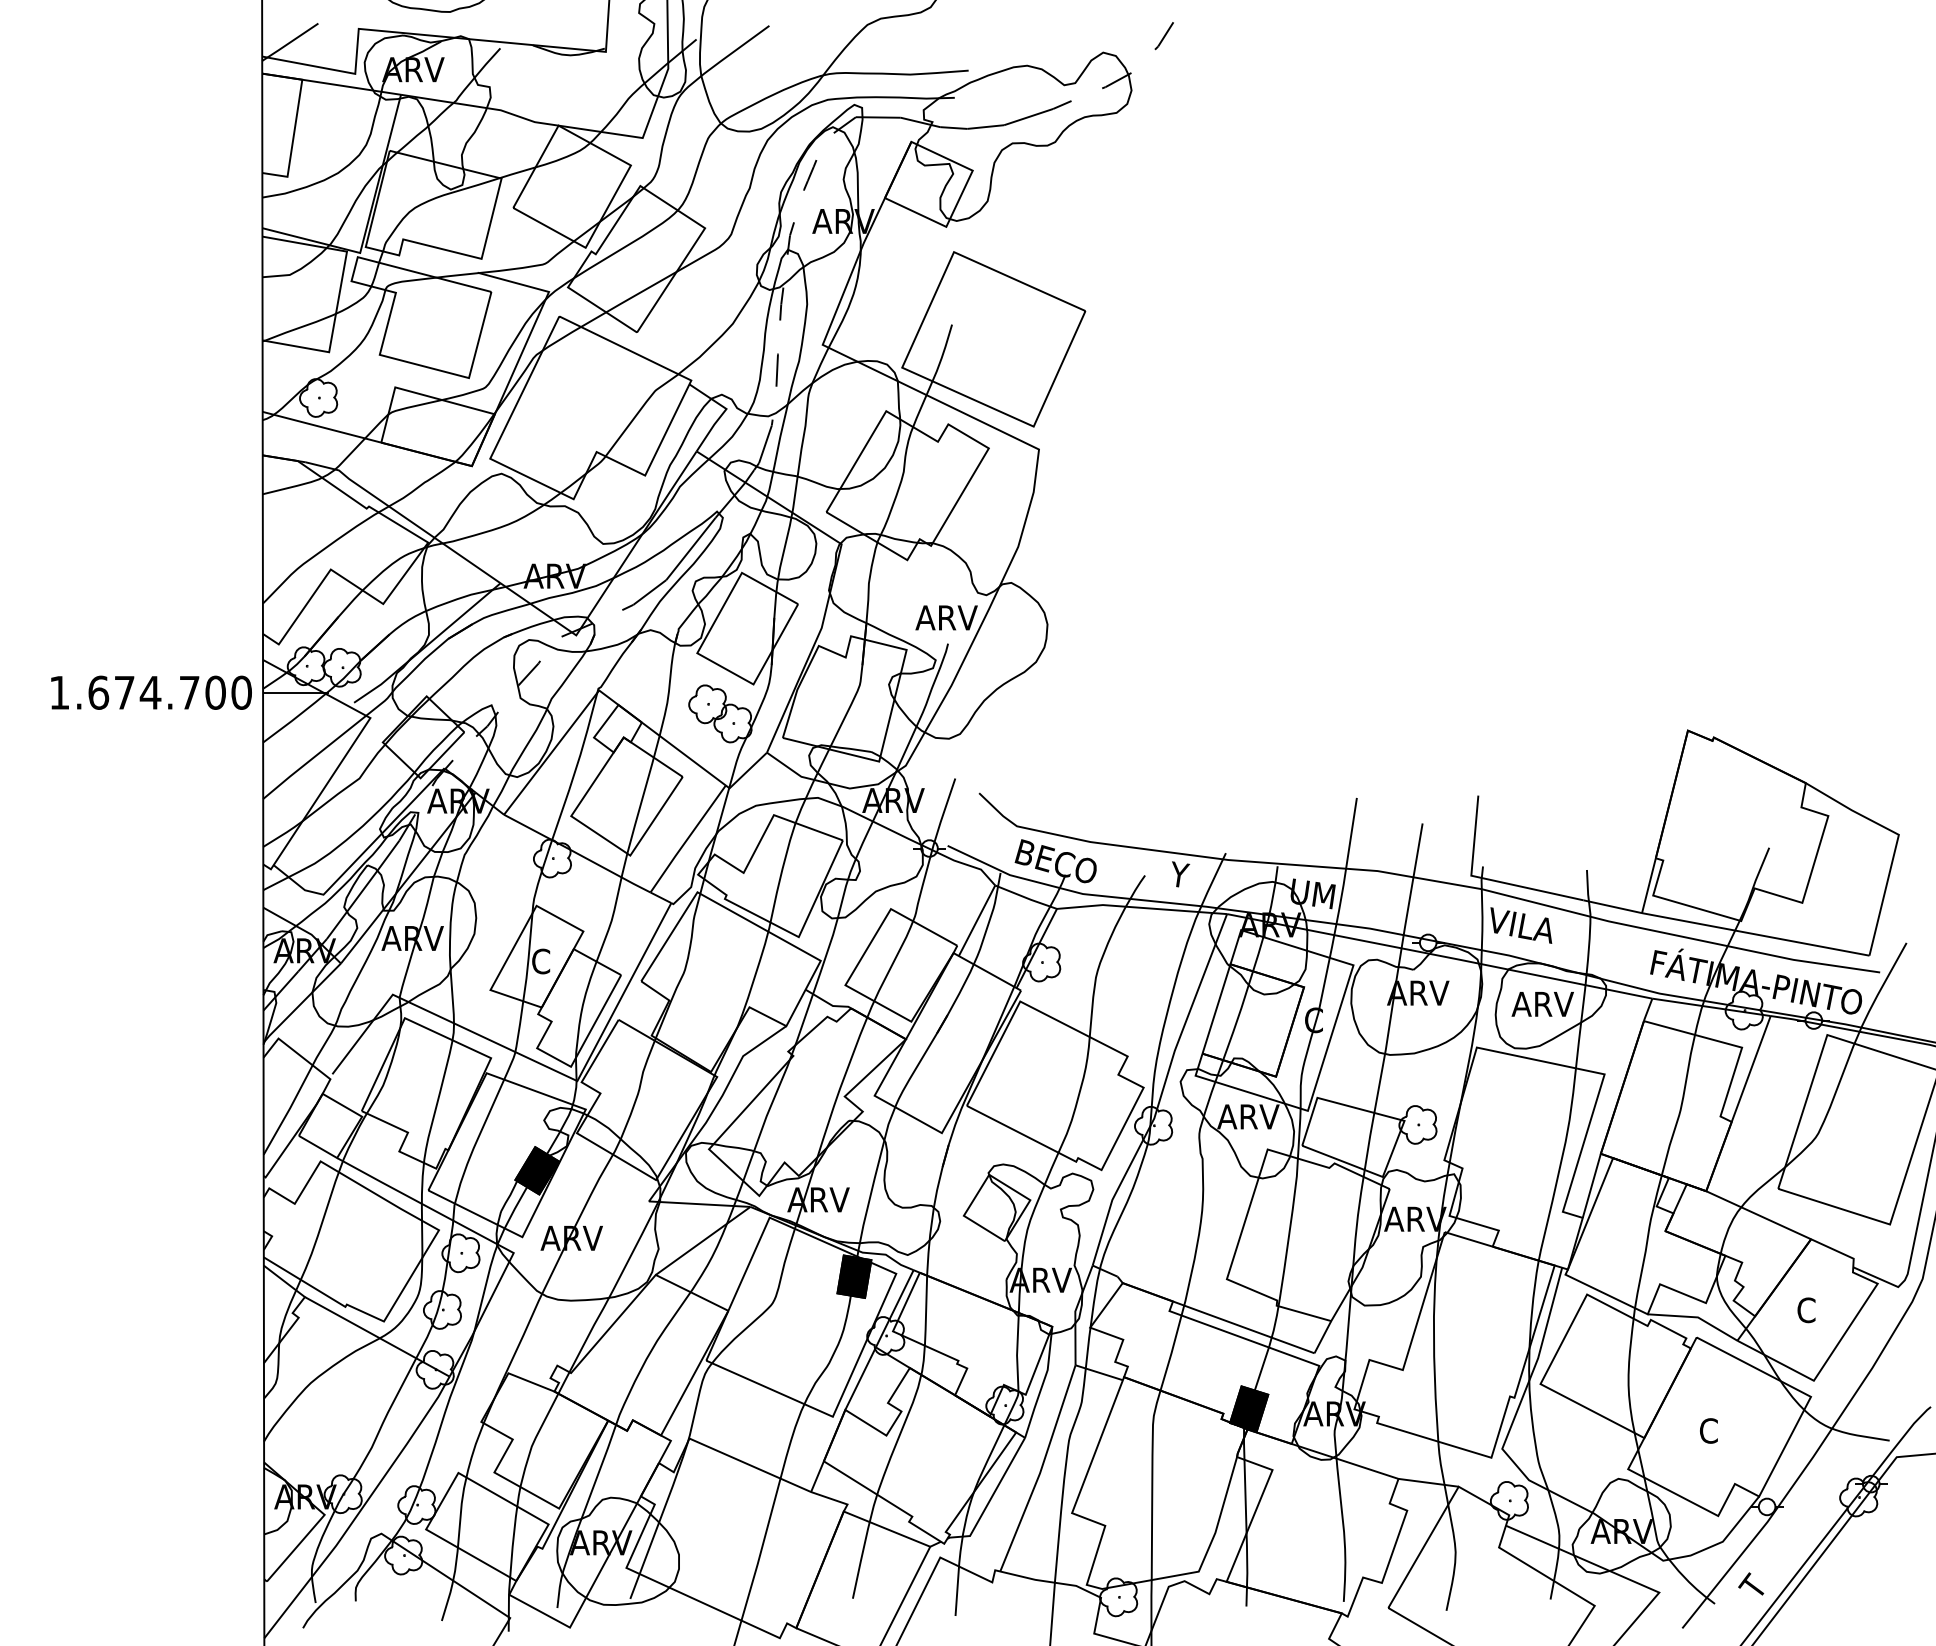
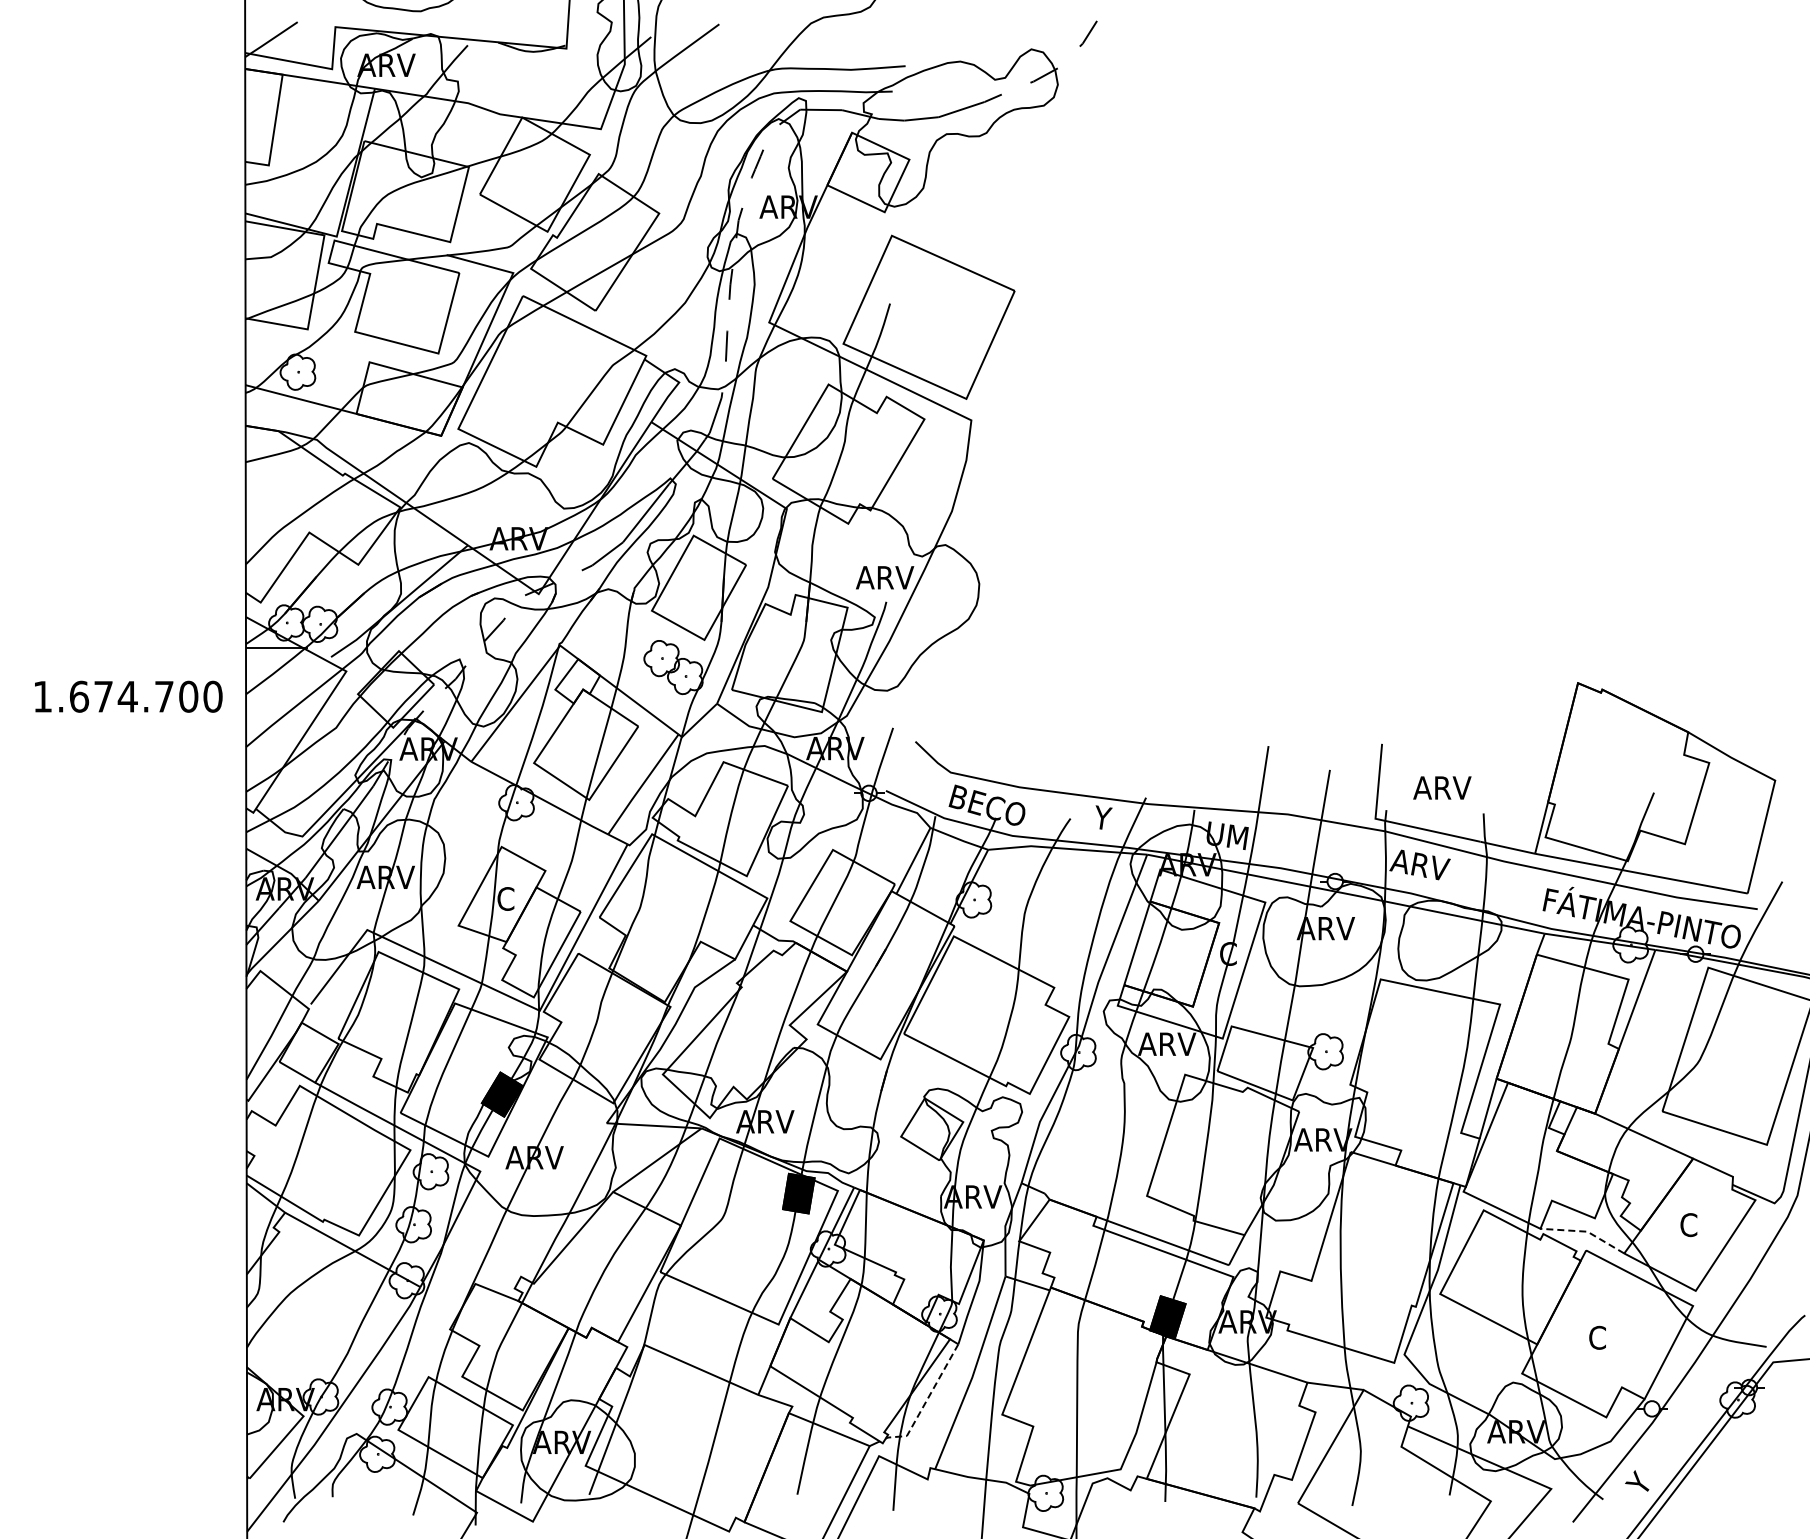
text: (151, 692) -> (128, 696), moved
text: (1519, 925) -> (1420, 865), VILA -> ARV
text: (1542, 1003) -> (1442, 787), moved
line: (1695, 1317) -> (1585, 1231), solid -> dashed
line: (990, 1497) -> (926, 1400), solid -> dashed
text: (1746, 1580) -> (1632, 1477), T -> Y

